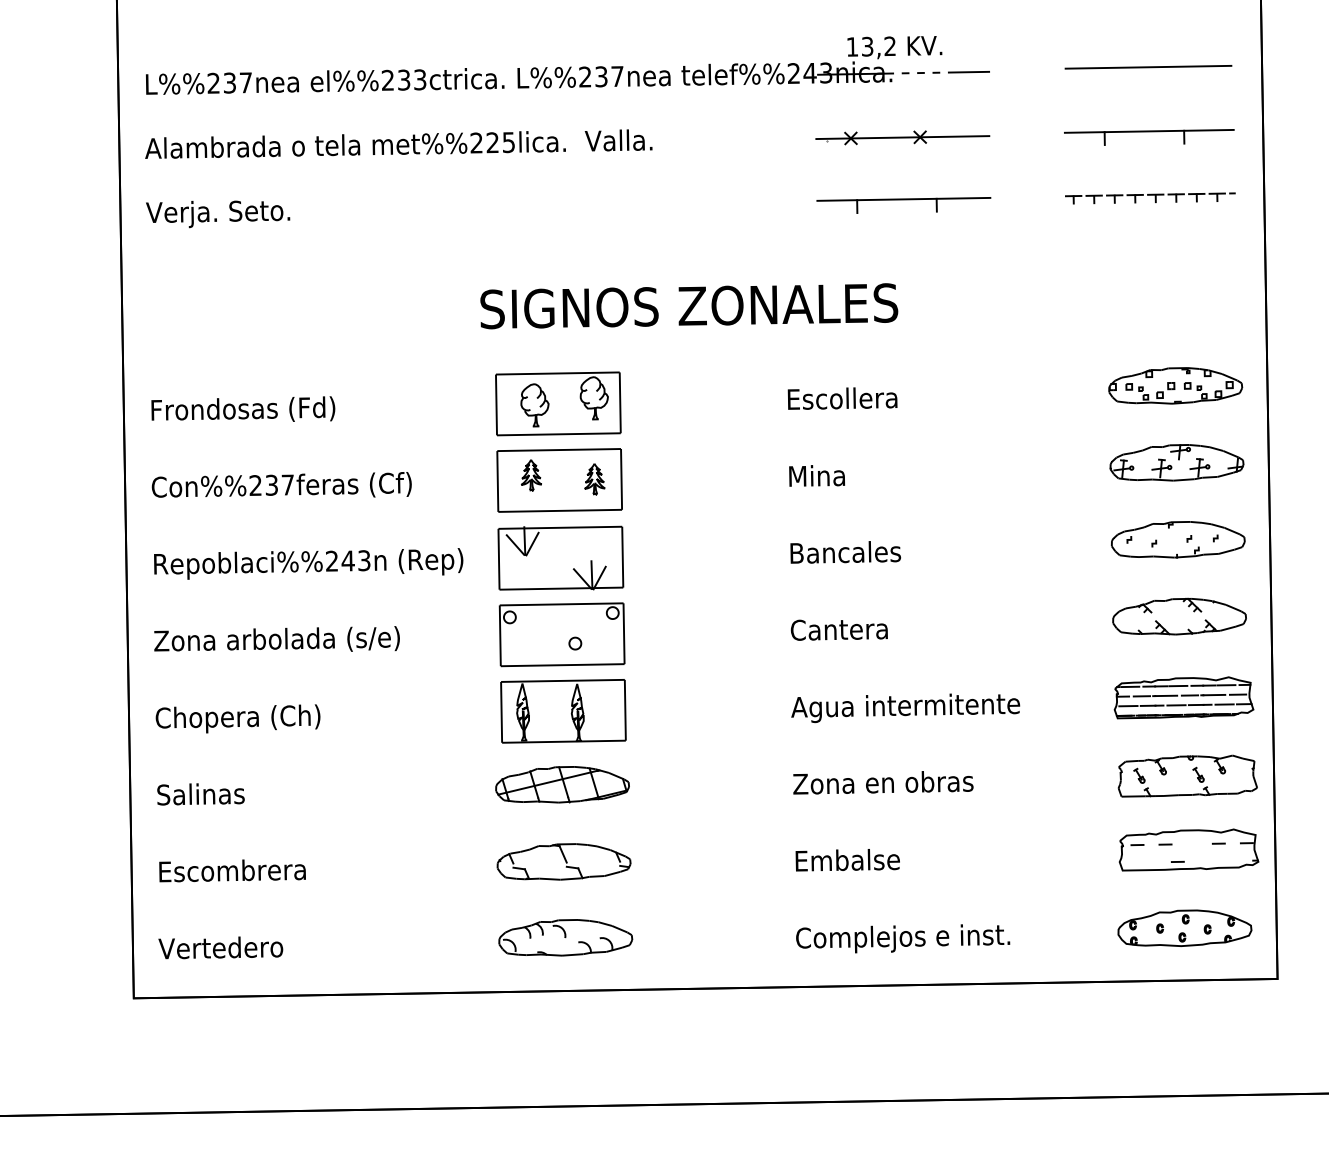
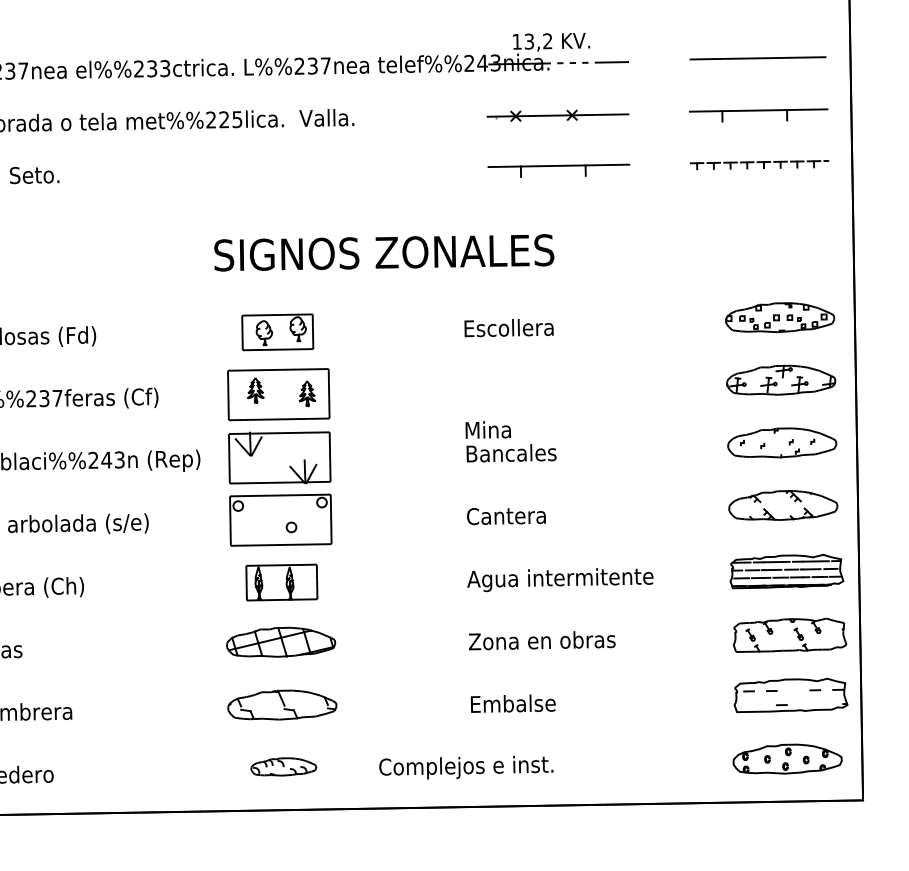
part: (558, 403) -> (277, 332), size x0.7
text: (816, 475) -> (487, 429), moved
part: (563, 711) -> (281, 582), size x0.7
part: (565, 937) -> (283, 766), size x0.6
text: (903, 938) -> (466, 767), moved

